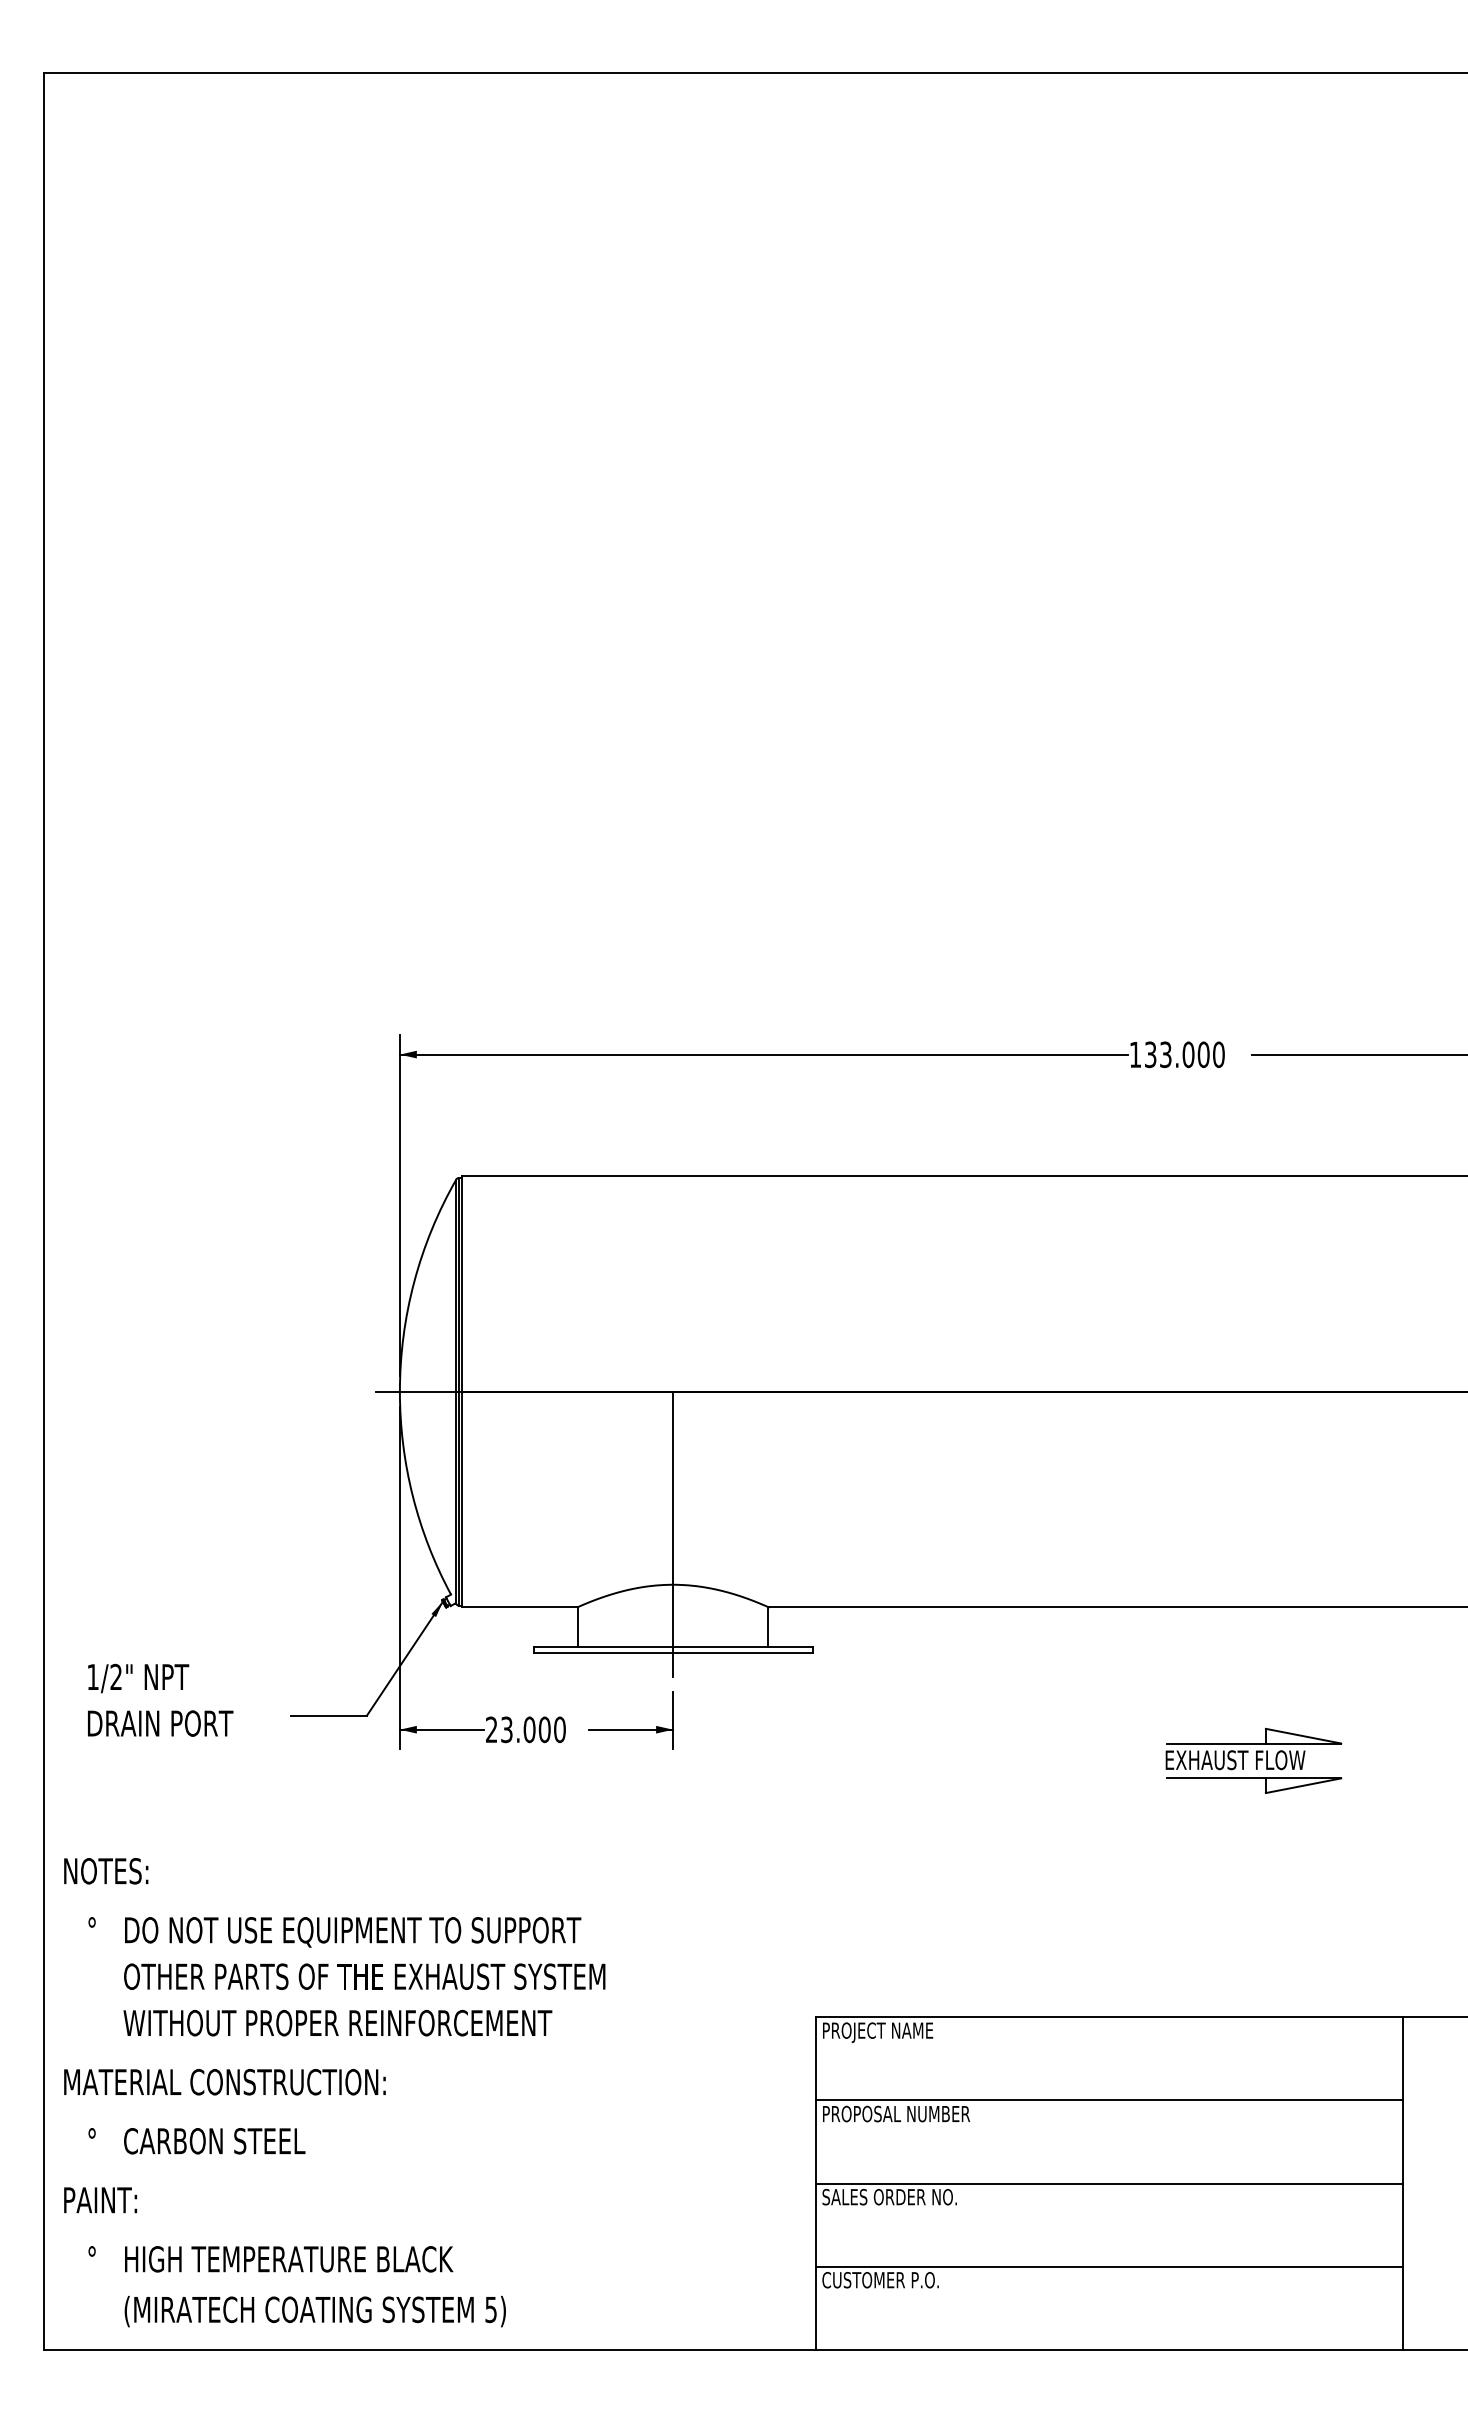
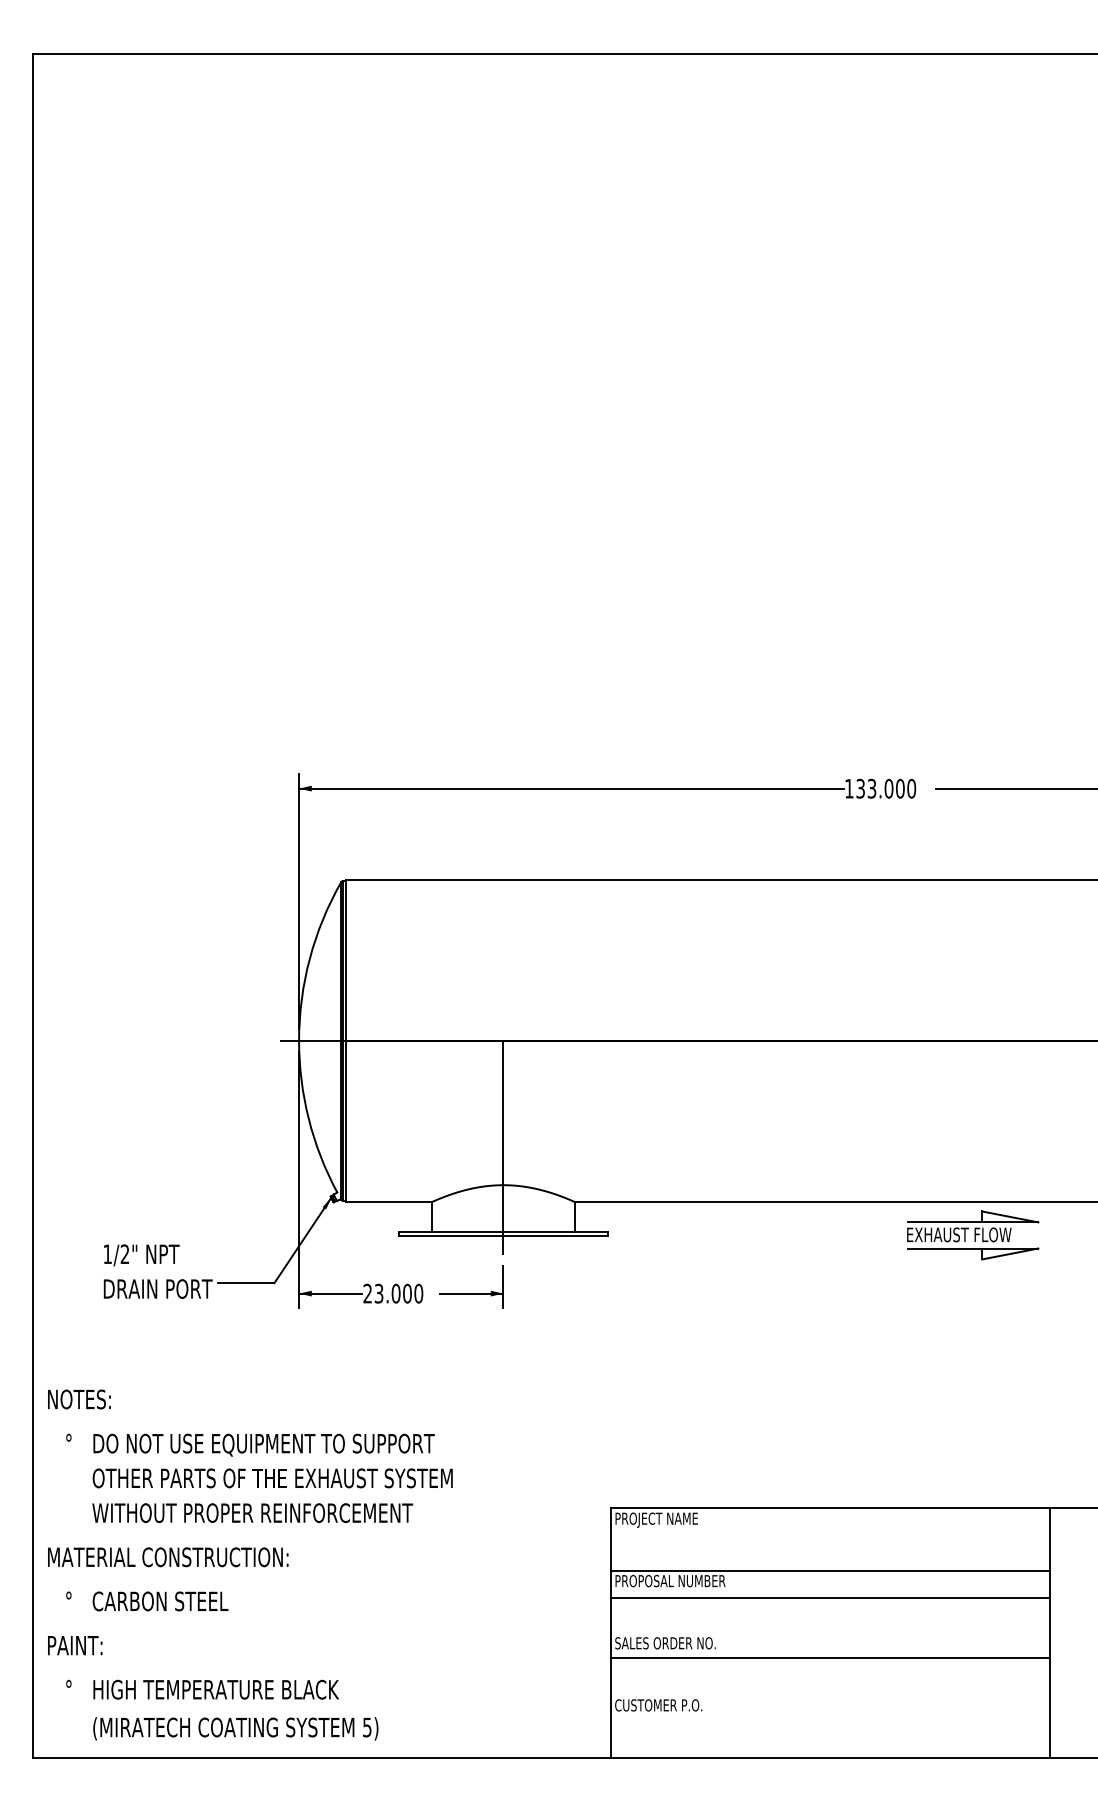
text: (160, 1699) -> (158, 1271), moved
part: (1253, 1760) -> (972, 1235), moved
line: (1109, 2183) -> (829, 1597), moved
line: (1109, 2266) -> (829, 1657), moved

